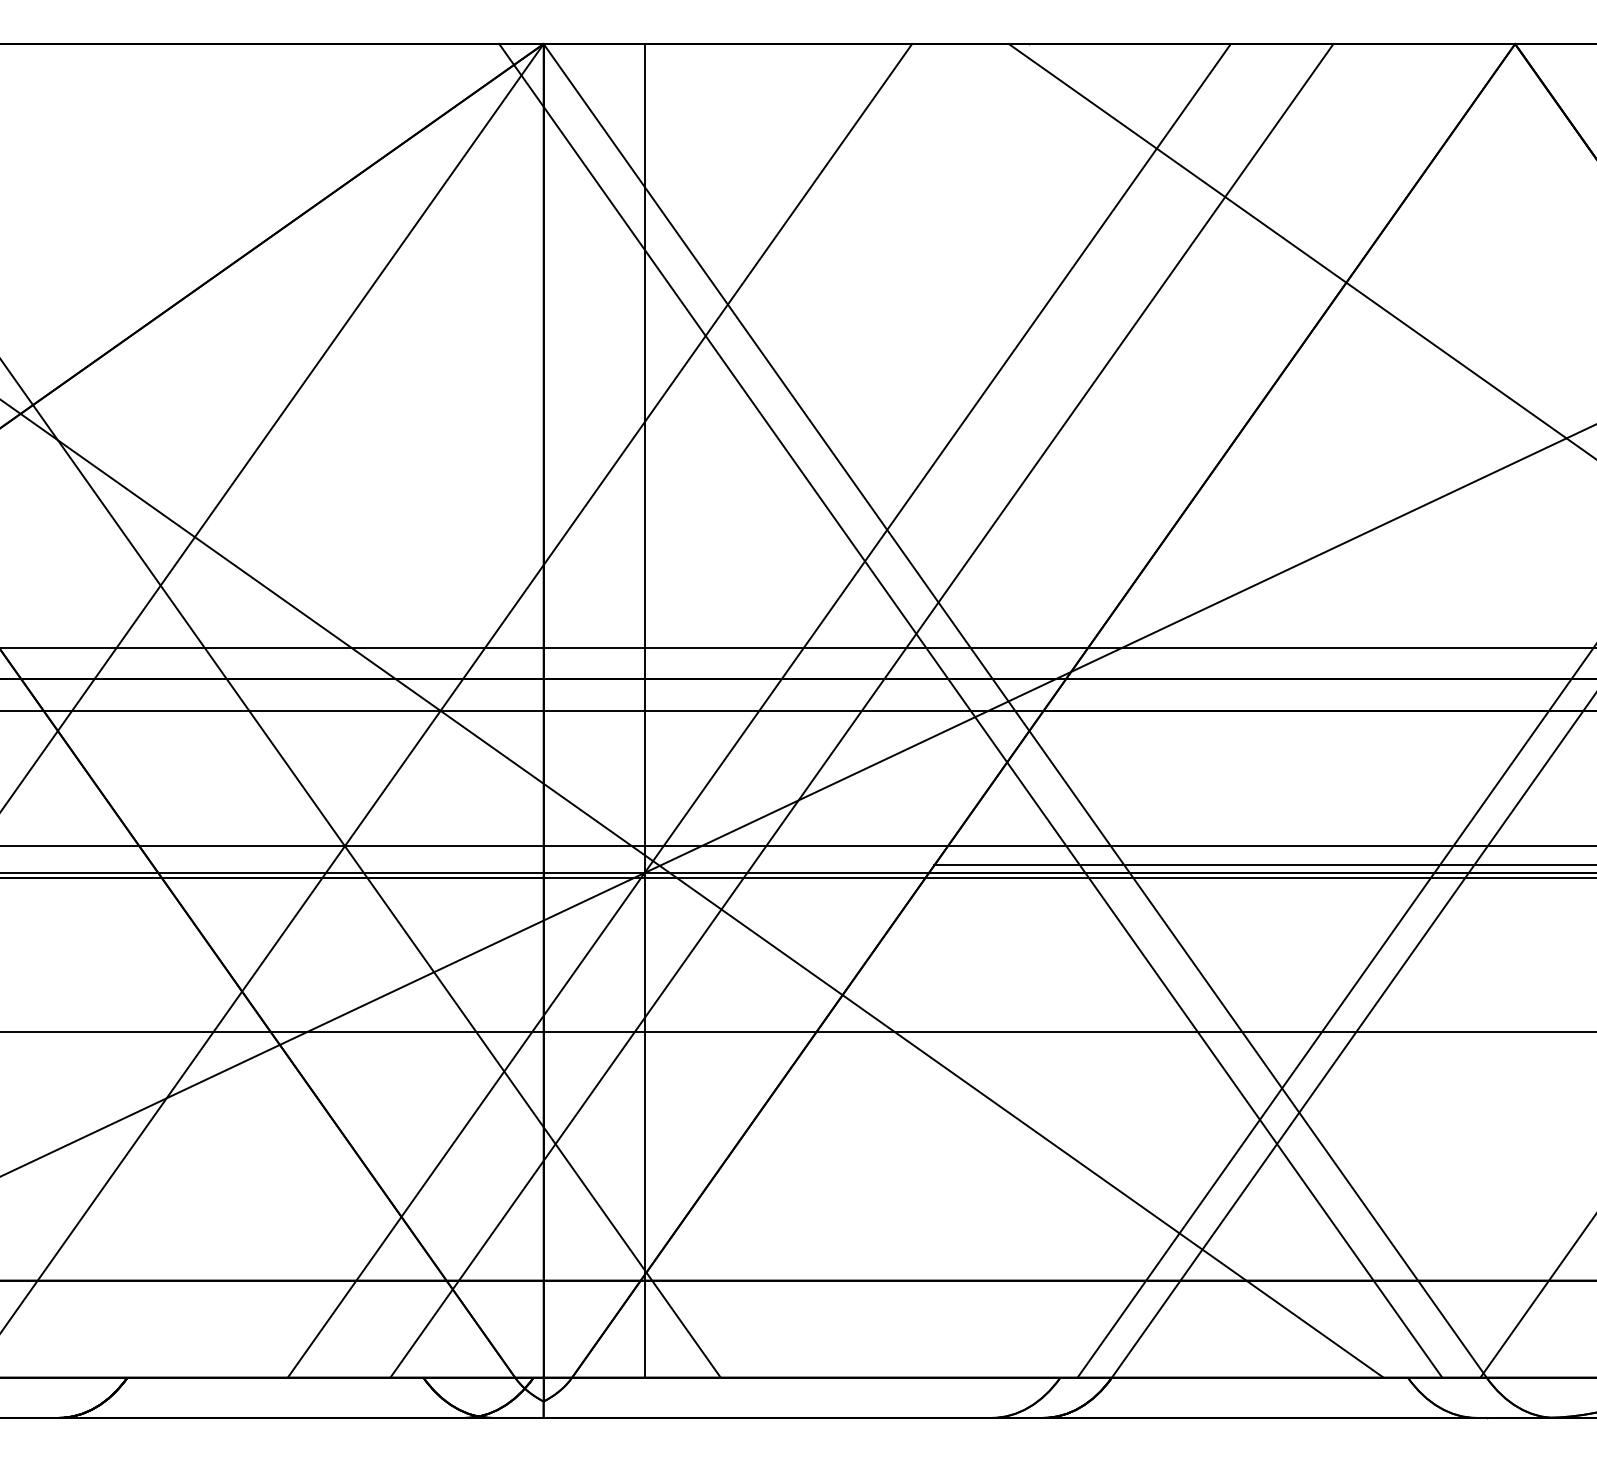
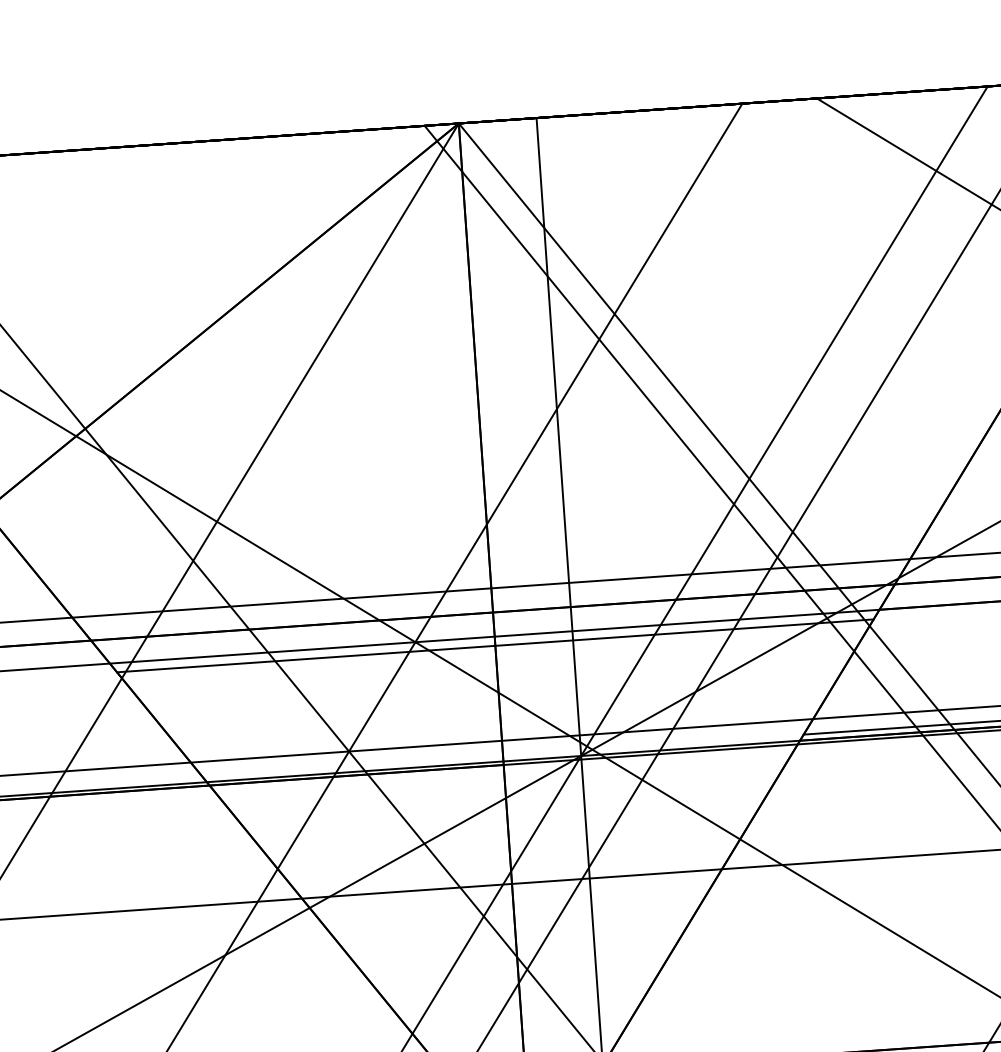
line: (543, 722) -> (495, 645), added

